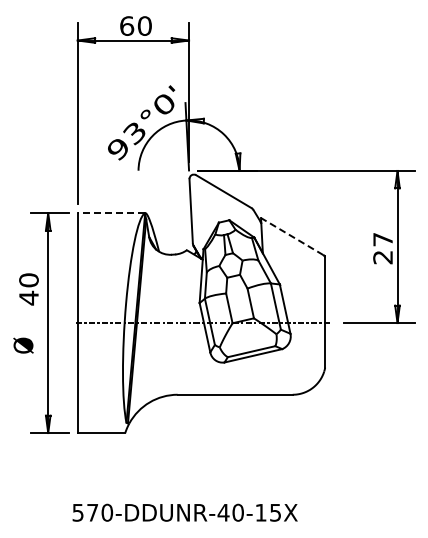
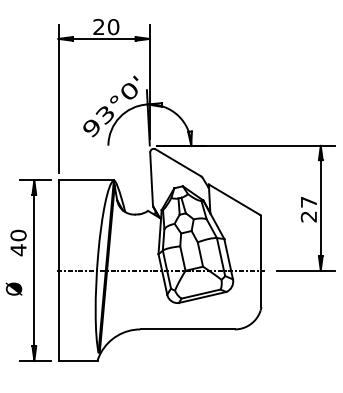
text: (127, 25) -> (99, 26), 60 -> 20
line: (111, 213) -> (86, 180), dashed -> solid
line: (291, 236) -> (233, 199), dashed -> solid

